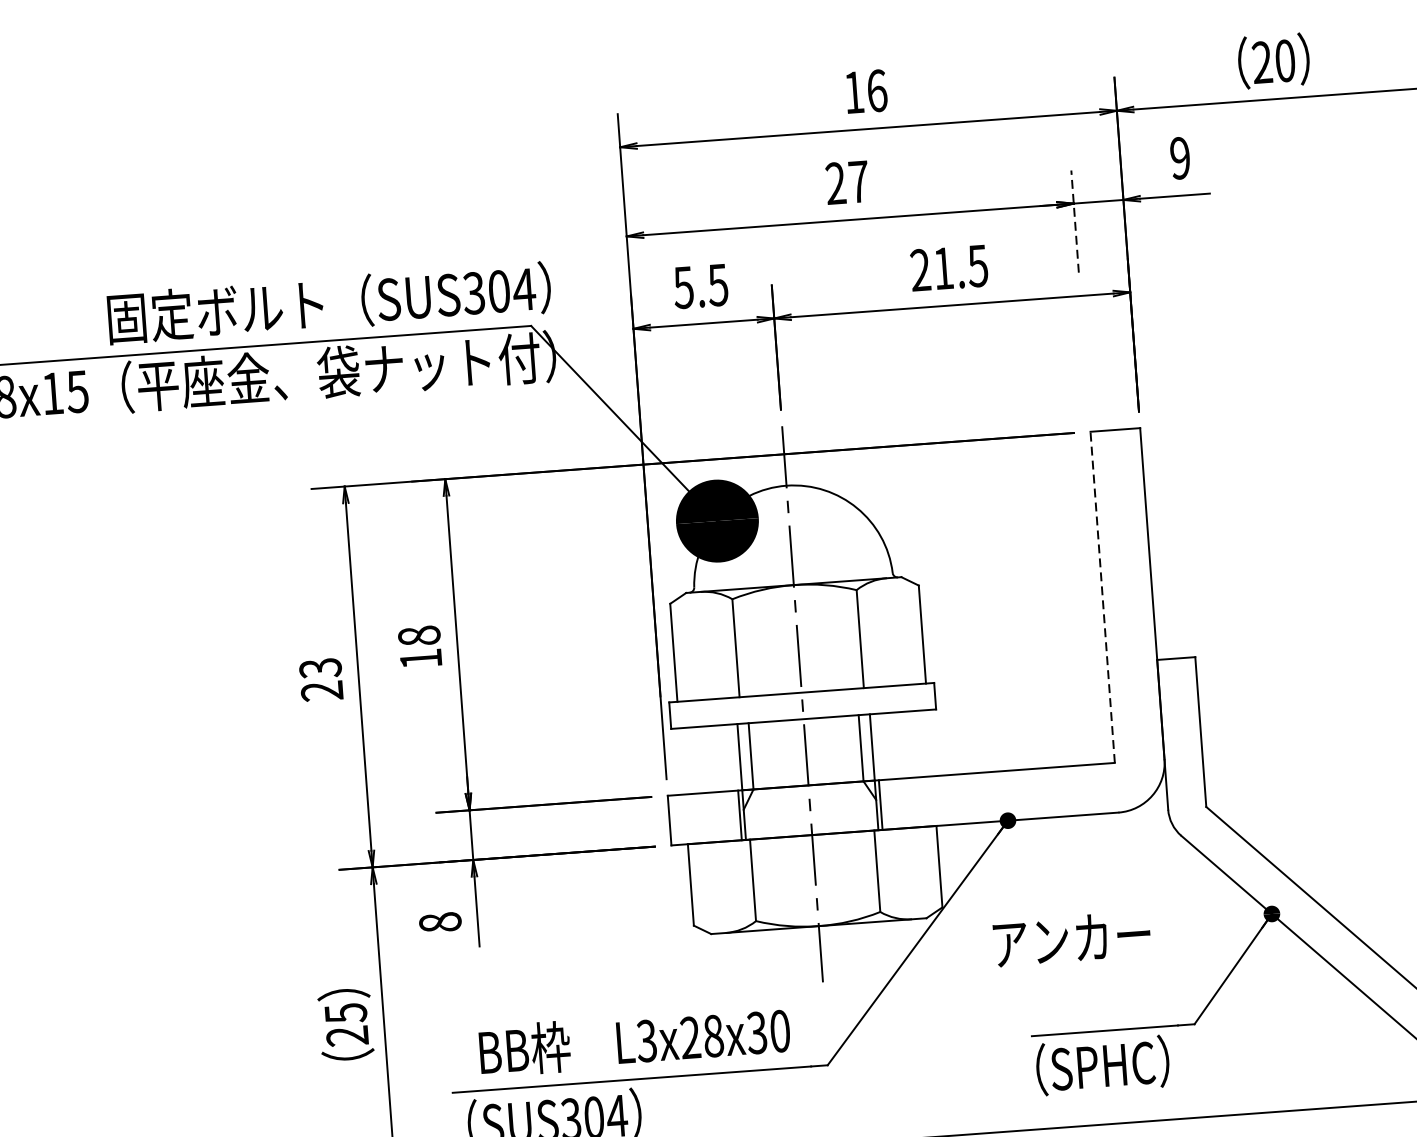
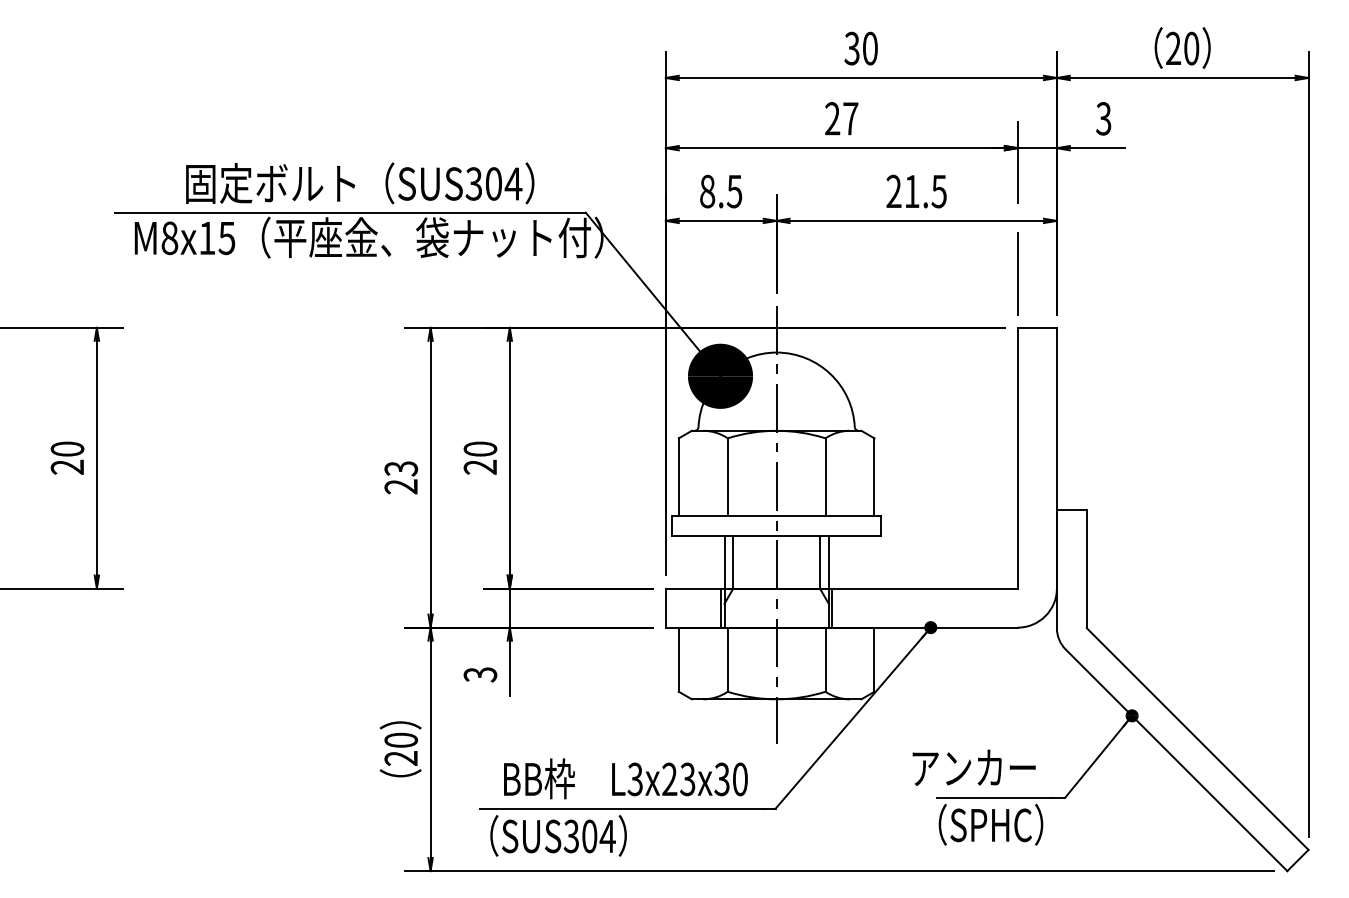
text: (864, 91) -> (860, 48), 16 -> 30
text: (1179, 157) -> (1103, 118), 9 -> 3
line: (1074, 220) -> (1017, 161), dashed -> solid
text: (683, 287) -> (707, 191), 5.5 -> 8.5
text: (329, 303) -> (360, 183), moved
line: (1085, 362) -> (1017, 273), added
line: (1102, 596) -> (1017, 457), dashed -> solid
text: (420, 646) -> (480, 457), 18 -> 20
text: (440, 922) -> (480, 674), 8 -> 3
text: (1071, 938) -> (973, 767), moved
text: (344, 1013) -> (400, 740), 25 -> 20
text: (713, 1036) -> (687, 779), L3x28x30 -> L3x23x30

